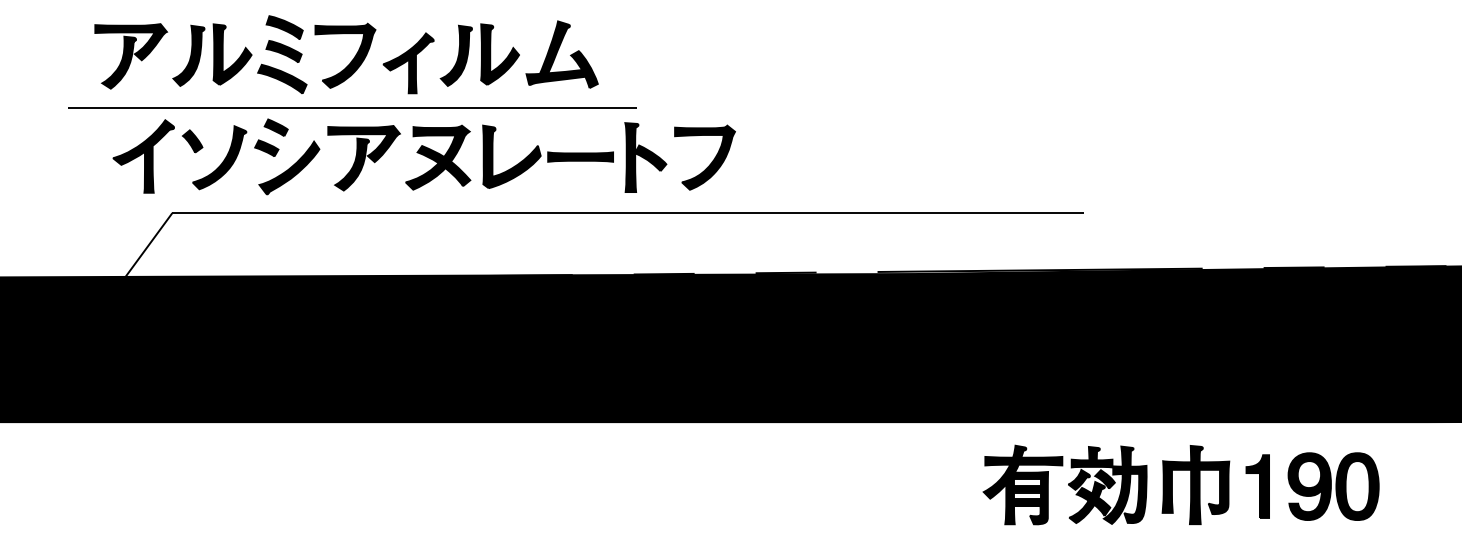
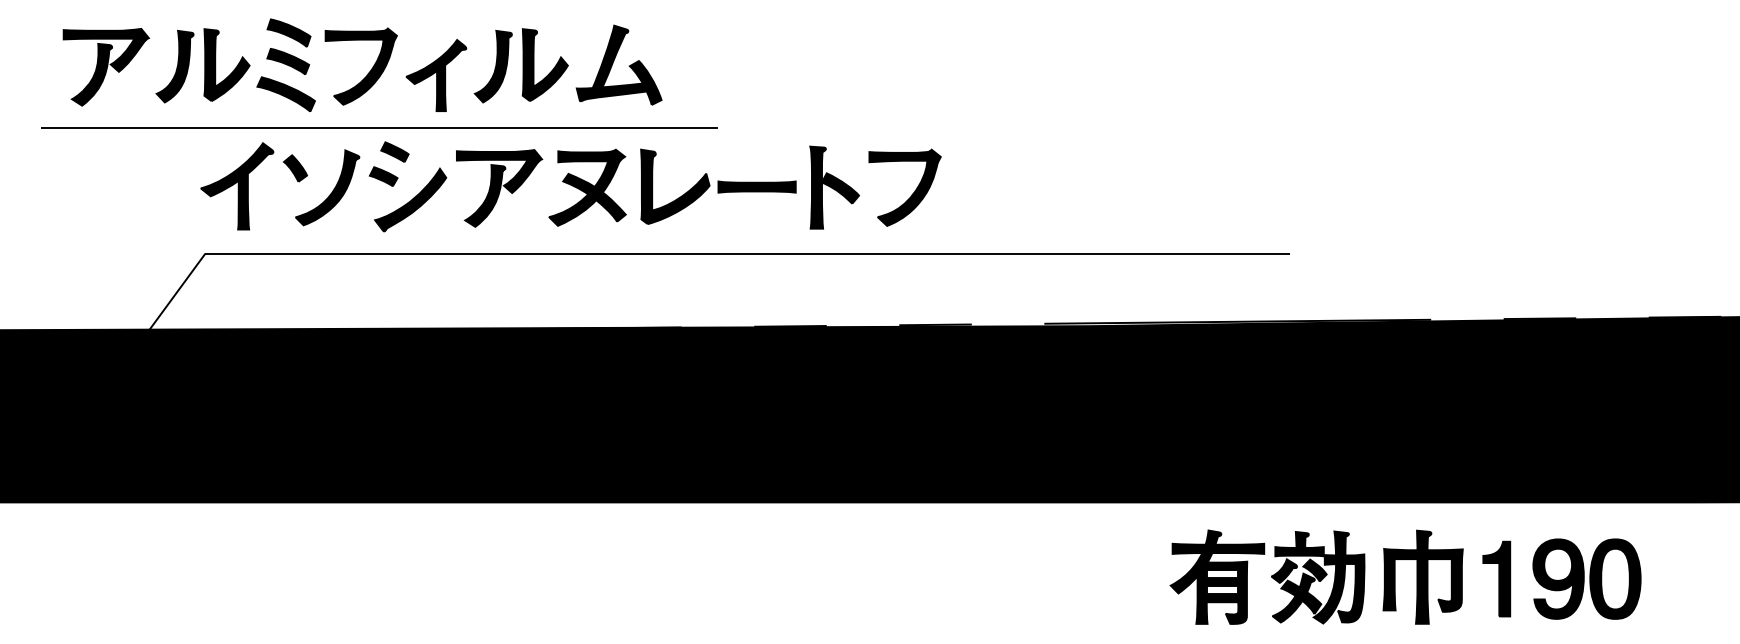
part: (353, 58) -> (370, 69), moved
line: (352, 107) -> (379, 127), moved
part: (423, 156) -> (570, 186), moved

